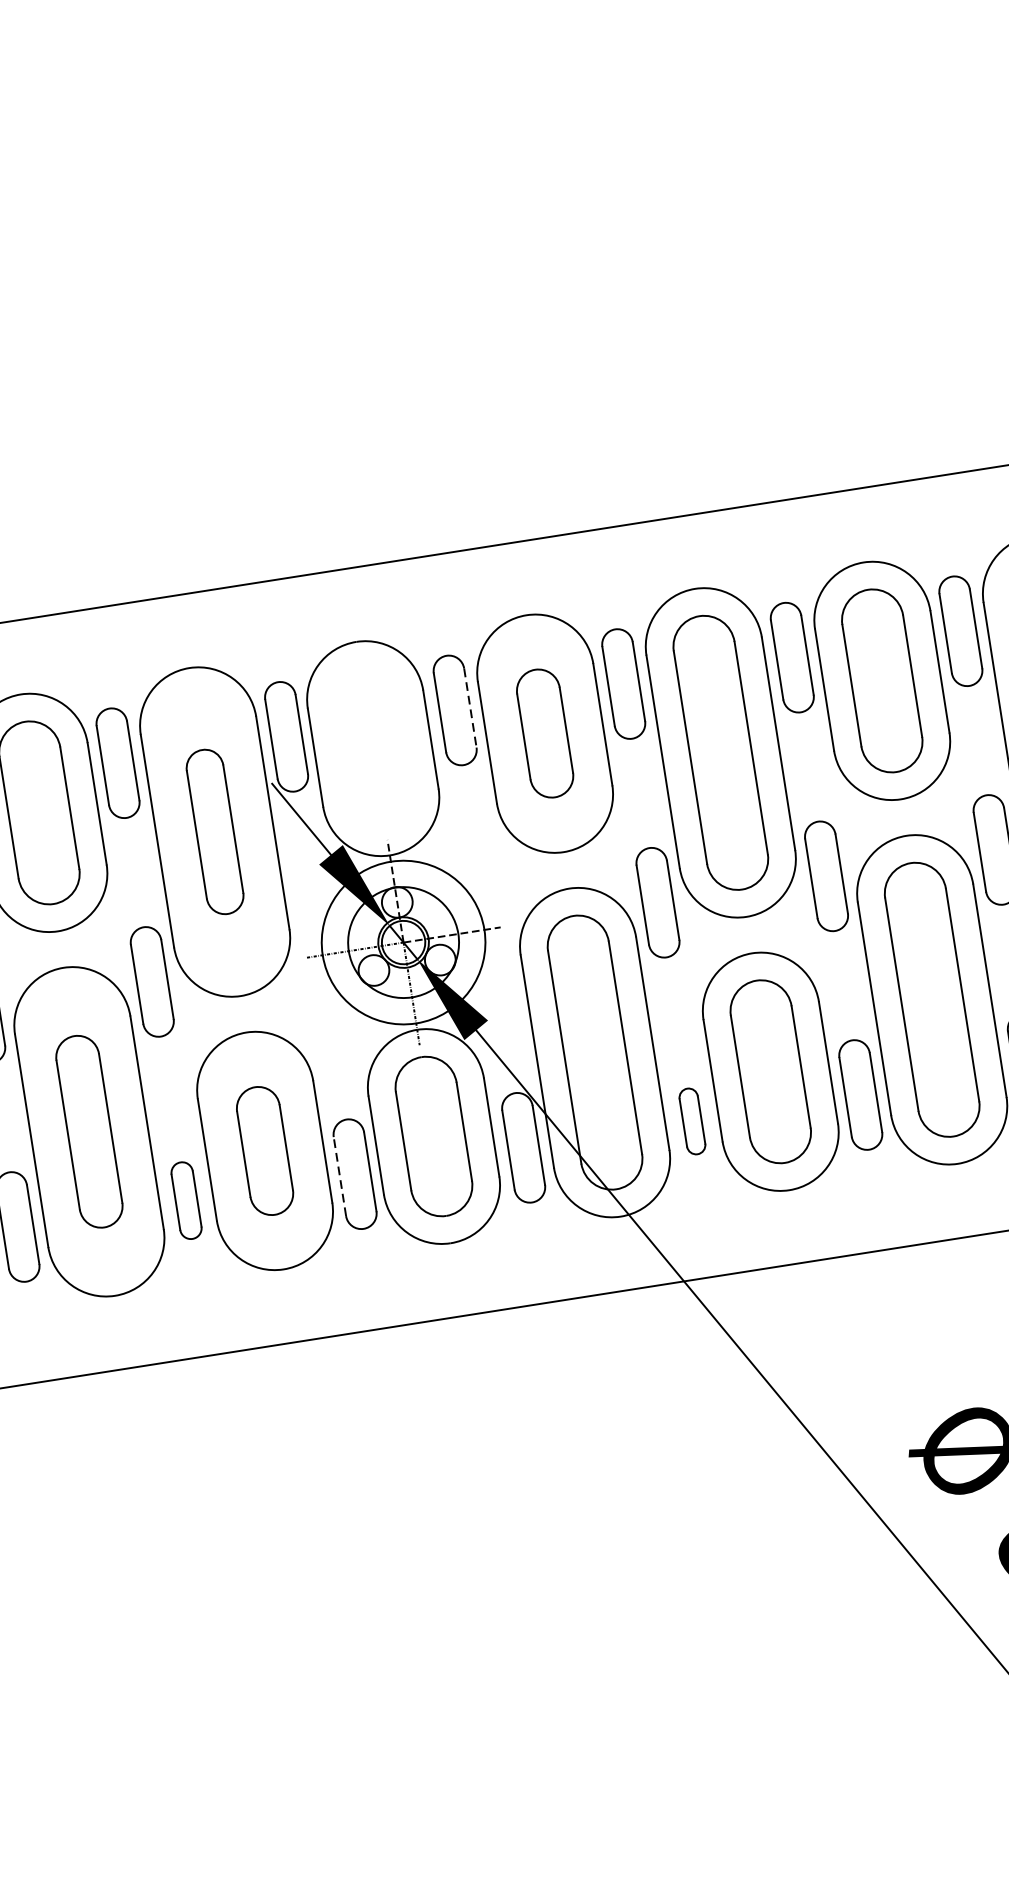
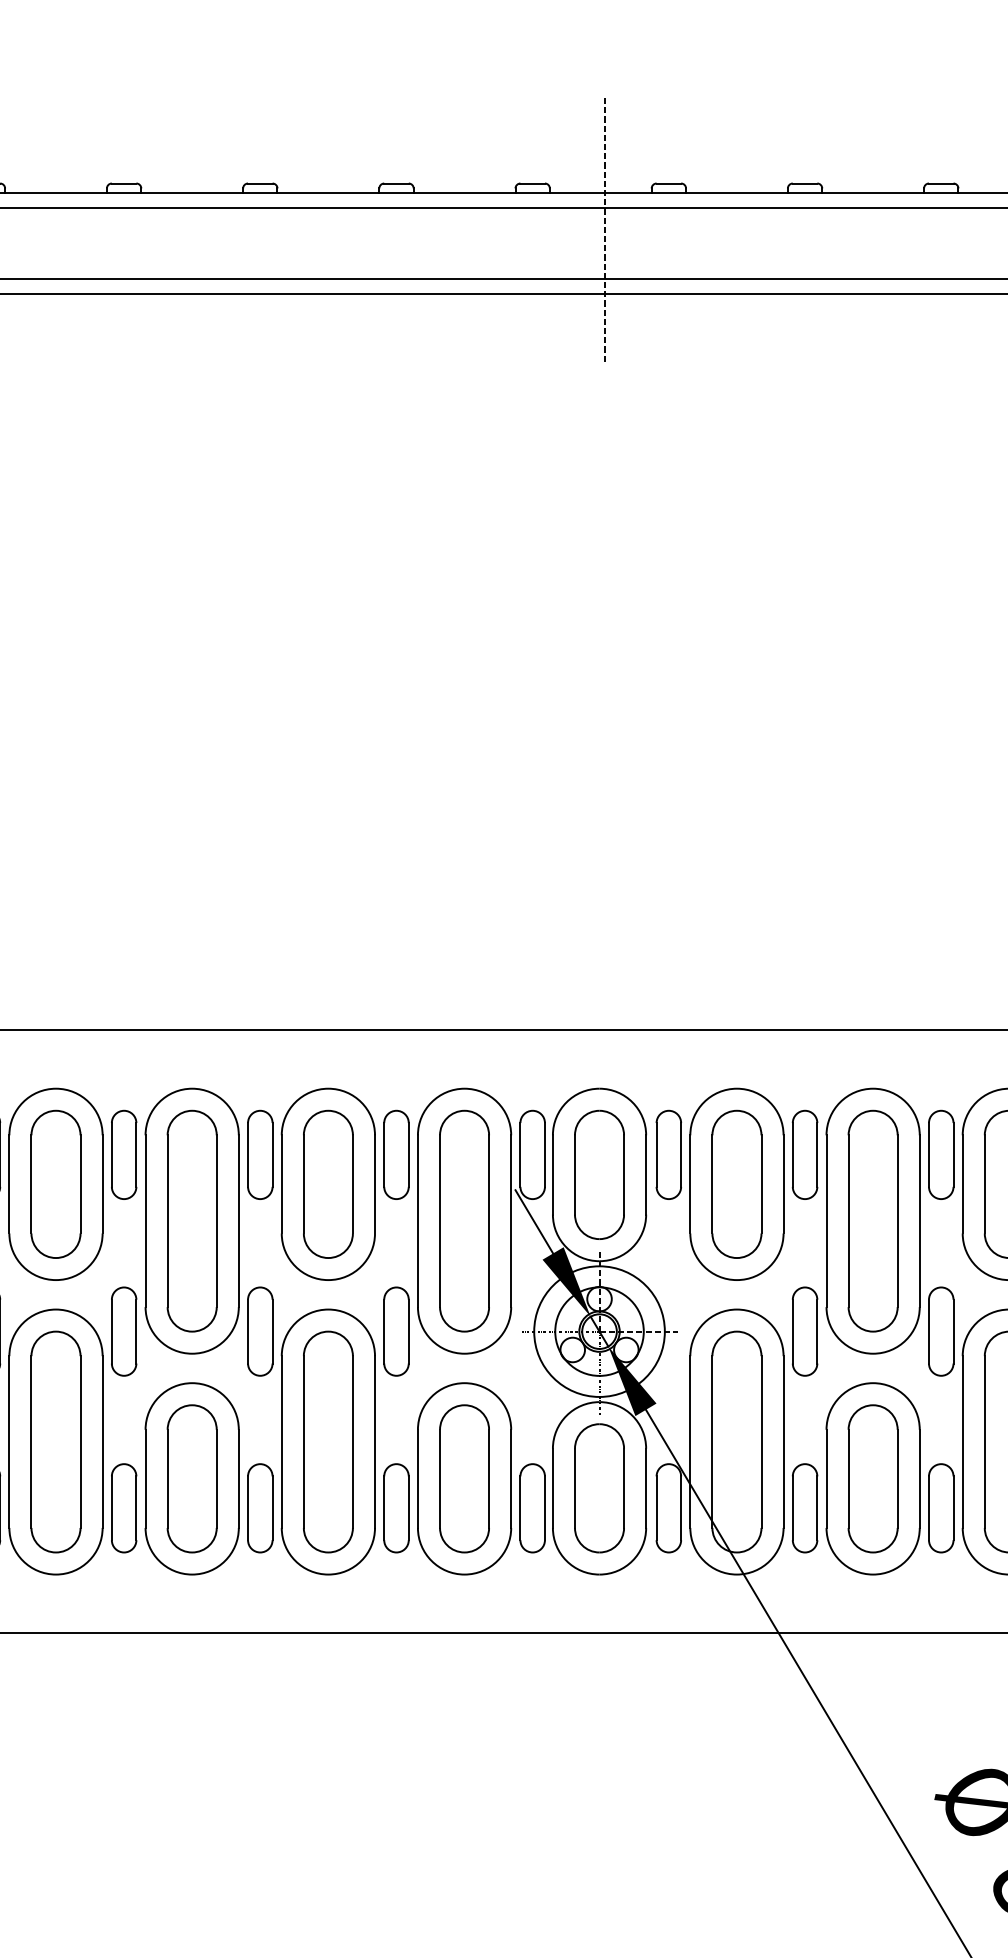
line: (470, 707) -> (681, 1154), dashed -> solid
part: (544, 732) -> (736, 1183), size x1.43
part: (373, 748) -> (599, 1174), added
part: (214, 831) -> (464, 1220), size x1.67
part: (692, 1121) -> (805, 1508), size x1.67
part: (89, 1131) -> (328, 1441), size x1.43
part: (264, 1150) -> (464, 1478), size x1.43
line: (340, 1176) -> (520, 1508), dashed -> solid
part: (186, 1200) -> (396, 1508), size x1.43

